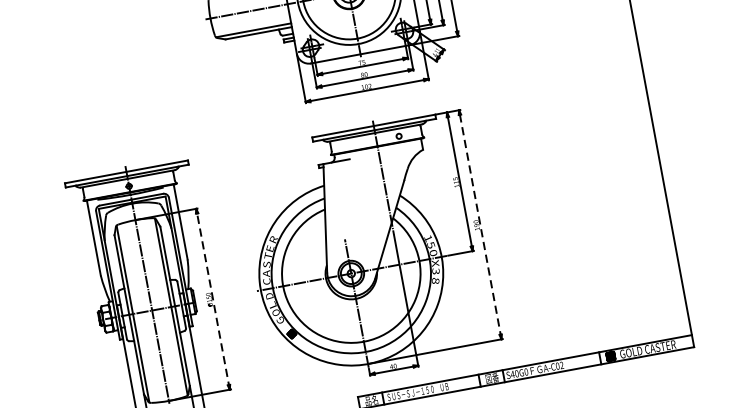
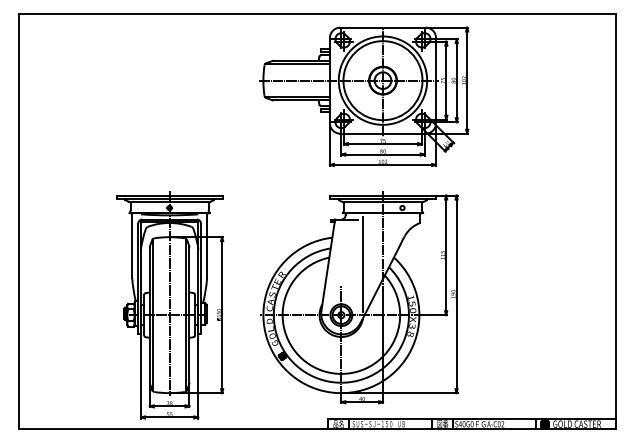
line: (365, 208) -> (363, 263), added
line: (480, 224) -> (456, 294), dashed -> solid
line: (213, 299) -> (222, 315), dashed -> solid

